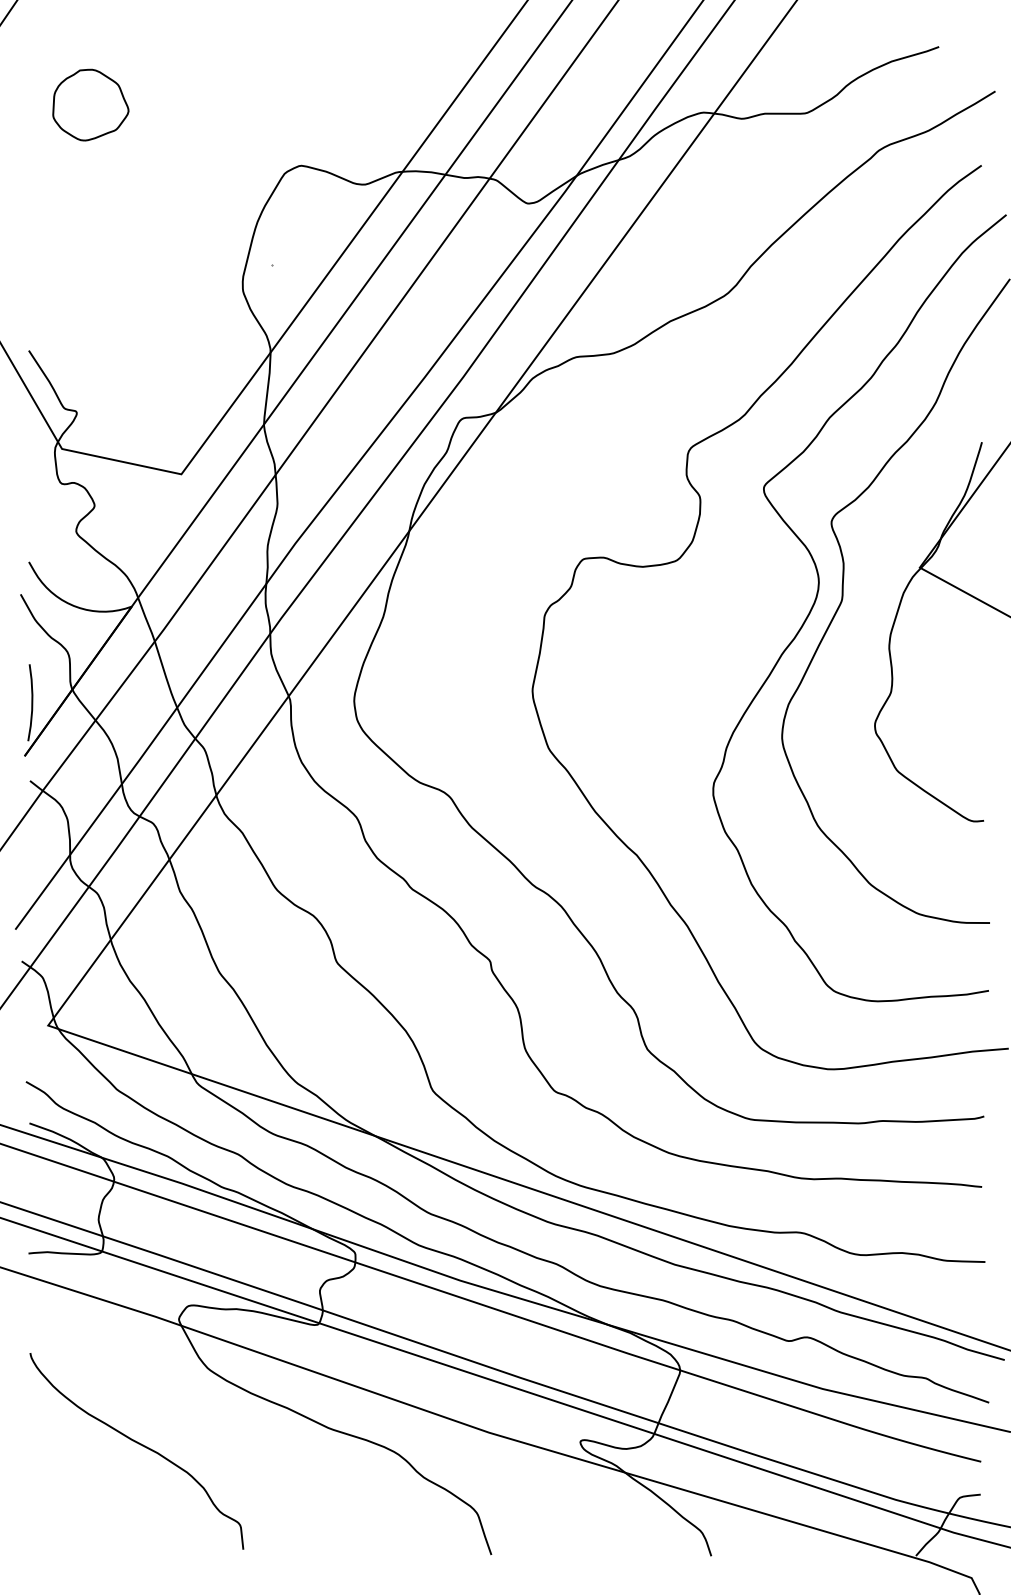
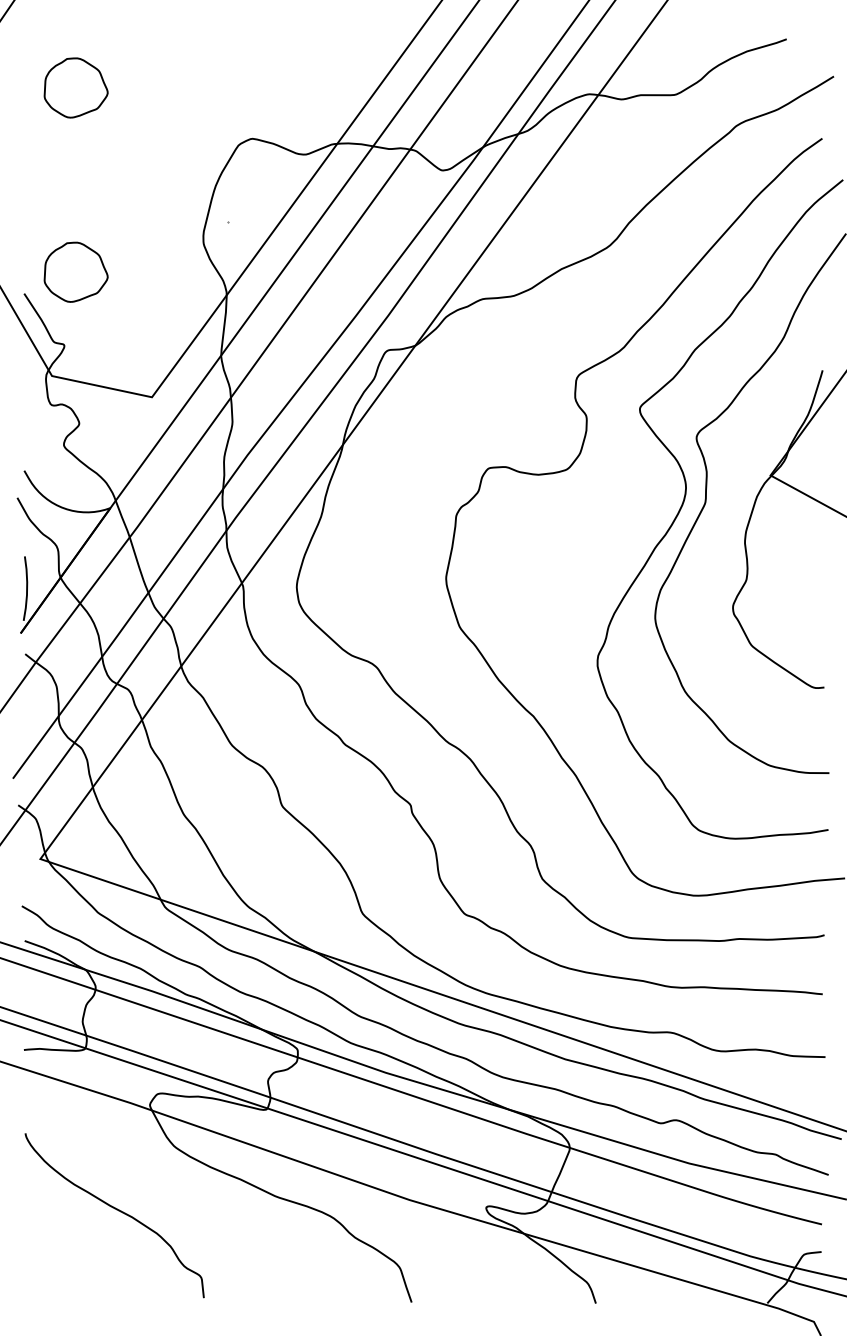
part: (90, 324) -> (75, 271), added

